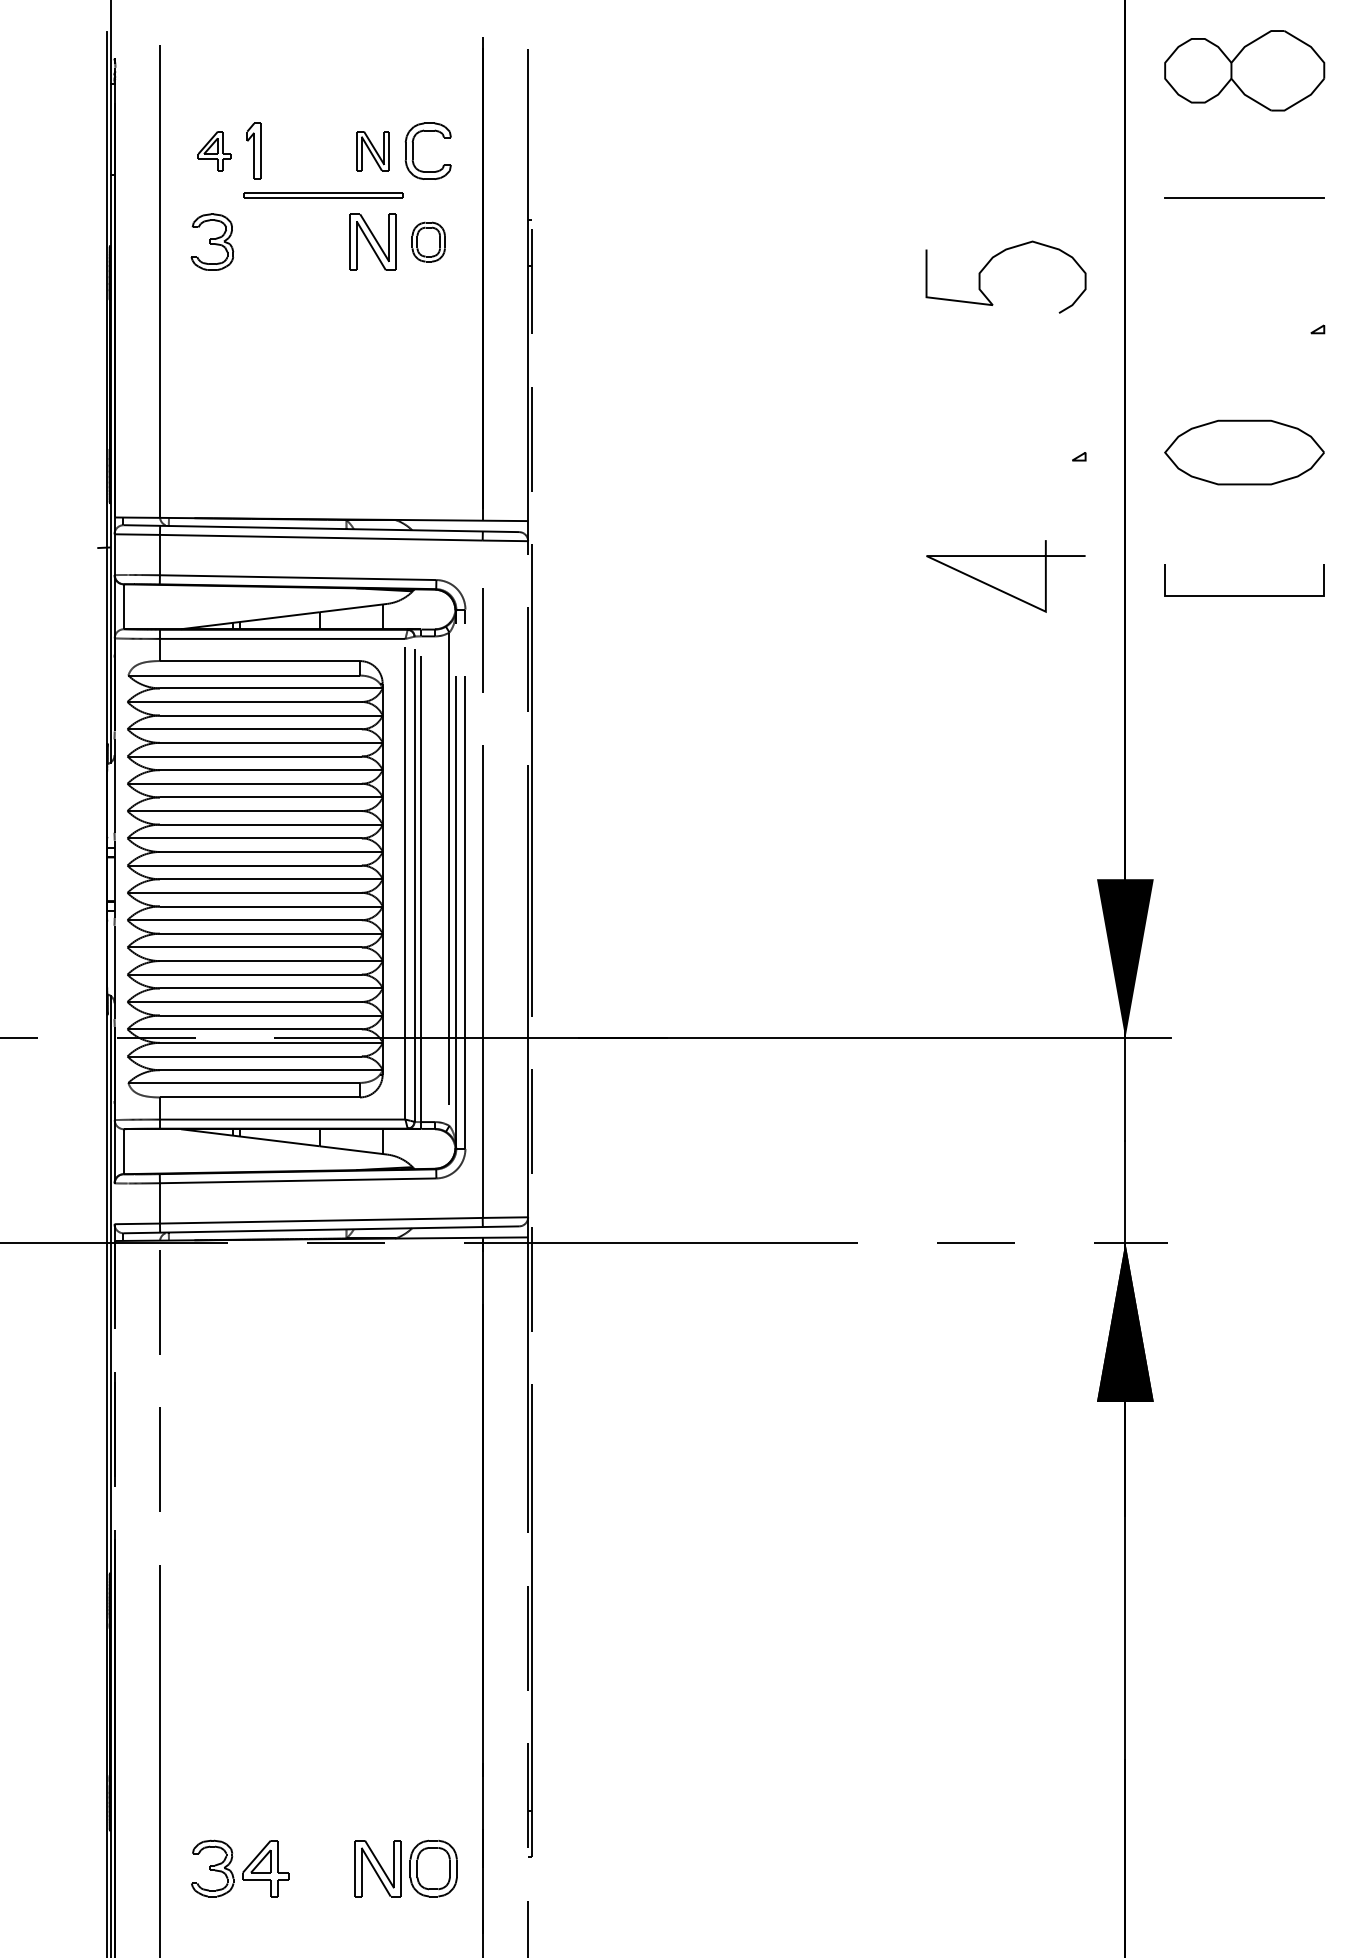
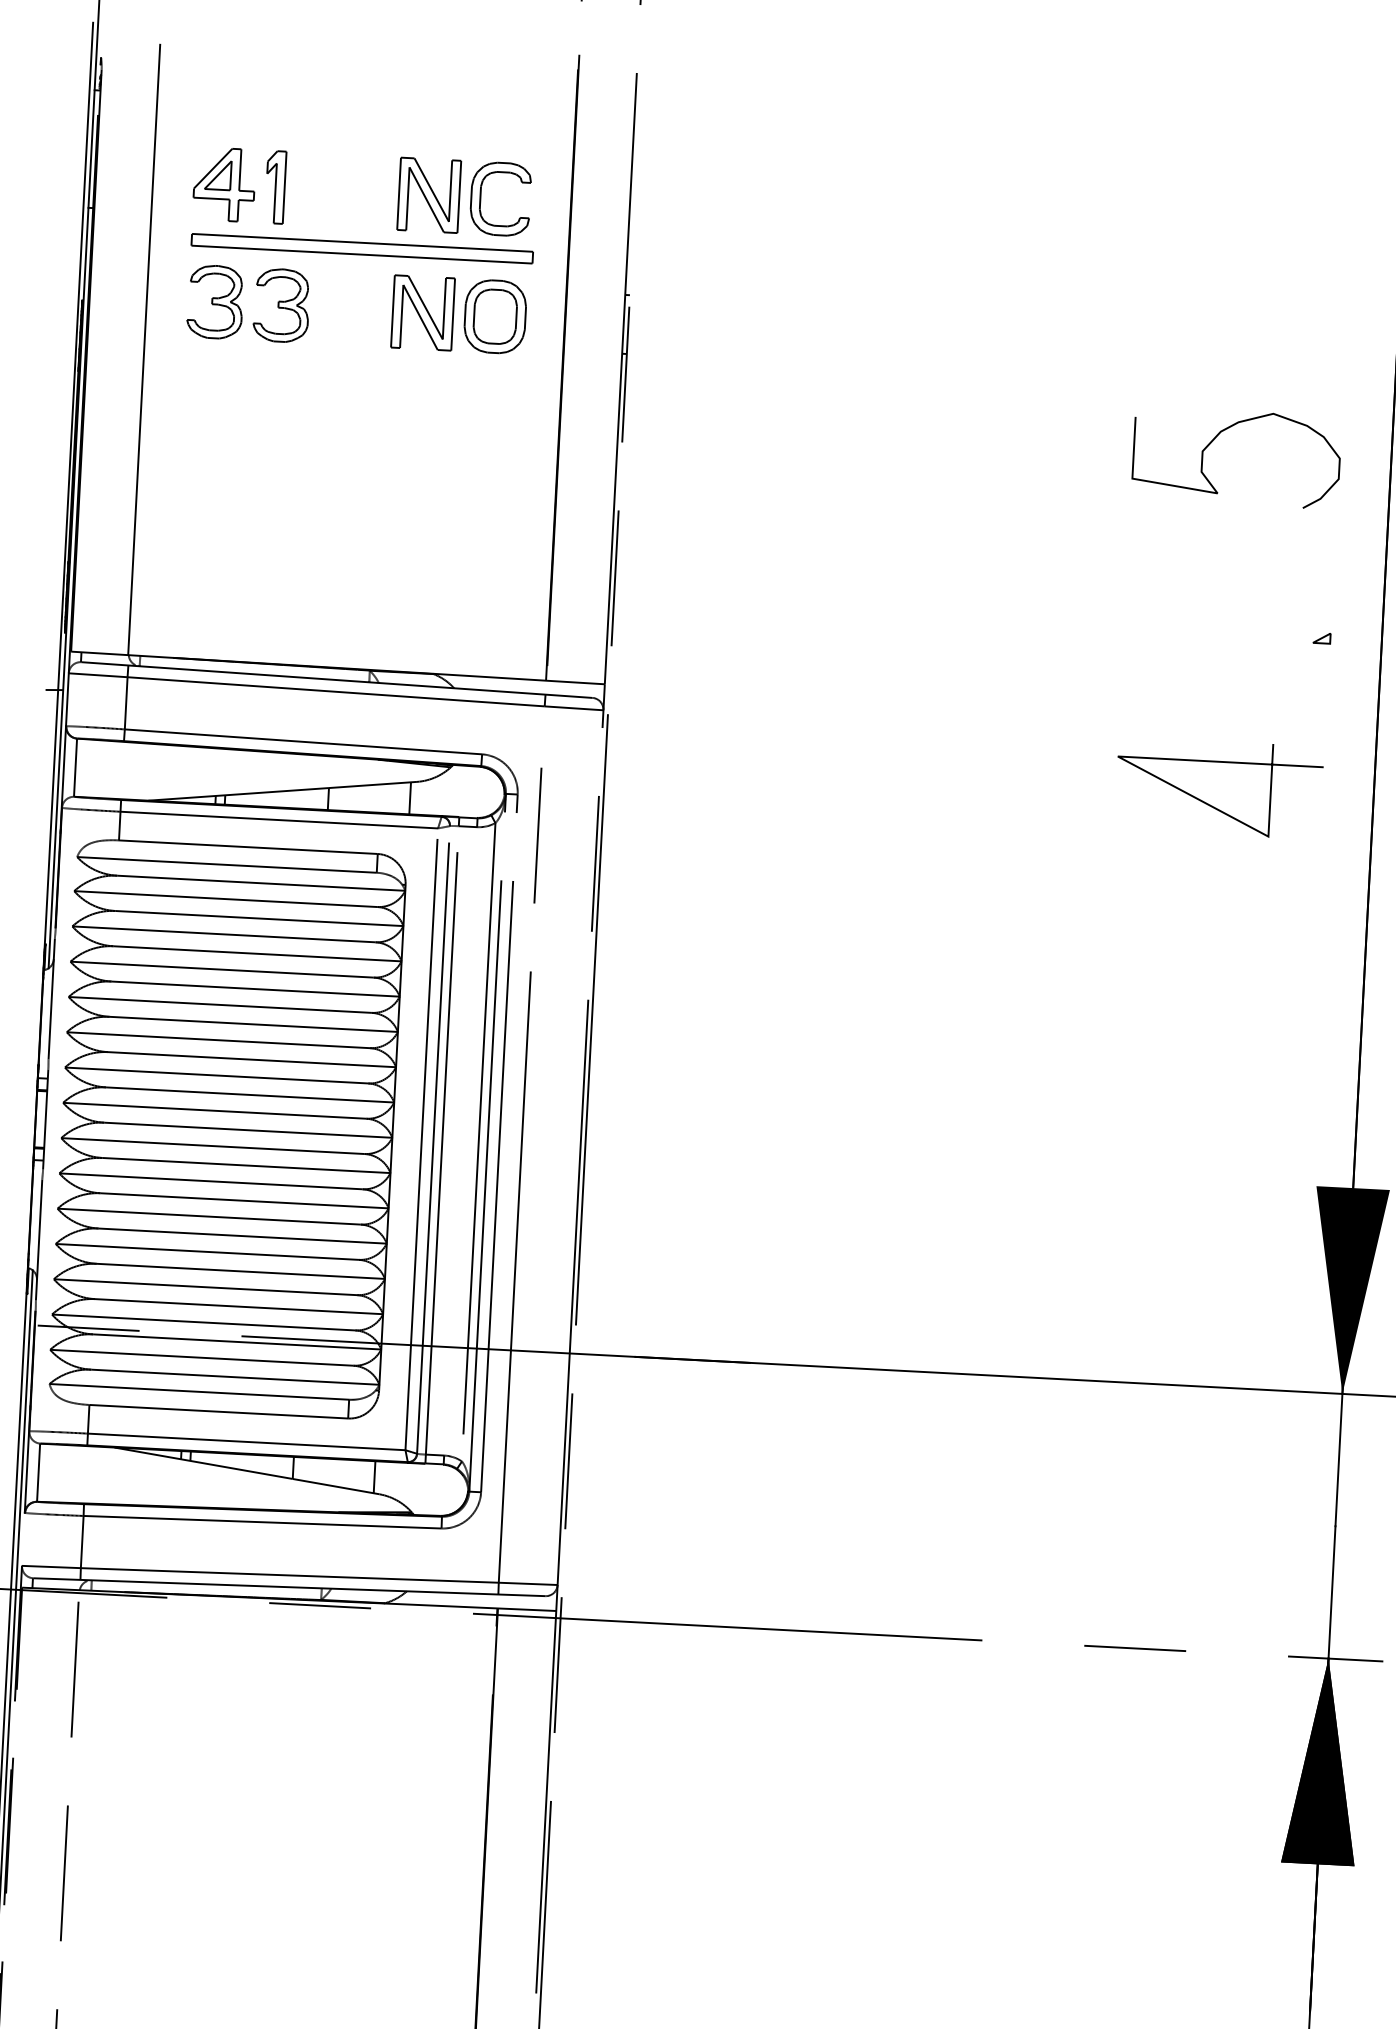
part: (214, 150) -> (224, 183), size x1.43
part: (372, 150) -> (428, 194), size x1.43
part: (323, 195) -> (362, 249), size x1.67
part: (263, 241) -> (281, 304), added
part: (428, 241) -> (494, 315), size x1.43
curve: (989, 263) -> (1216, 439), moved

